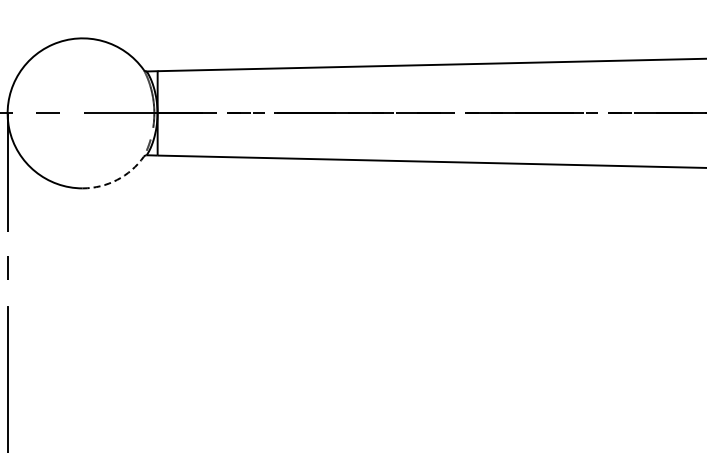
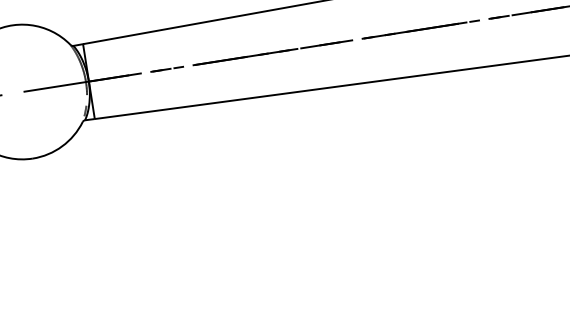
arc: (117, 180) -> (62, 146), dashed -> solid

